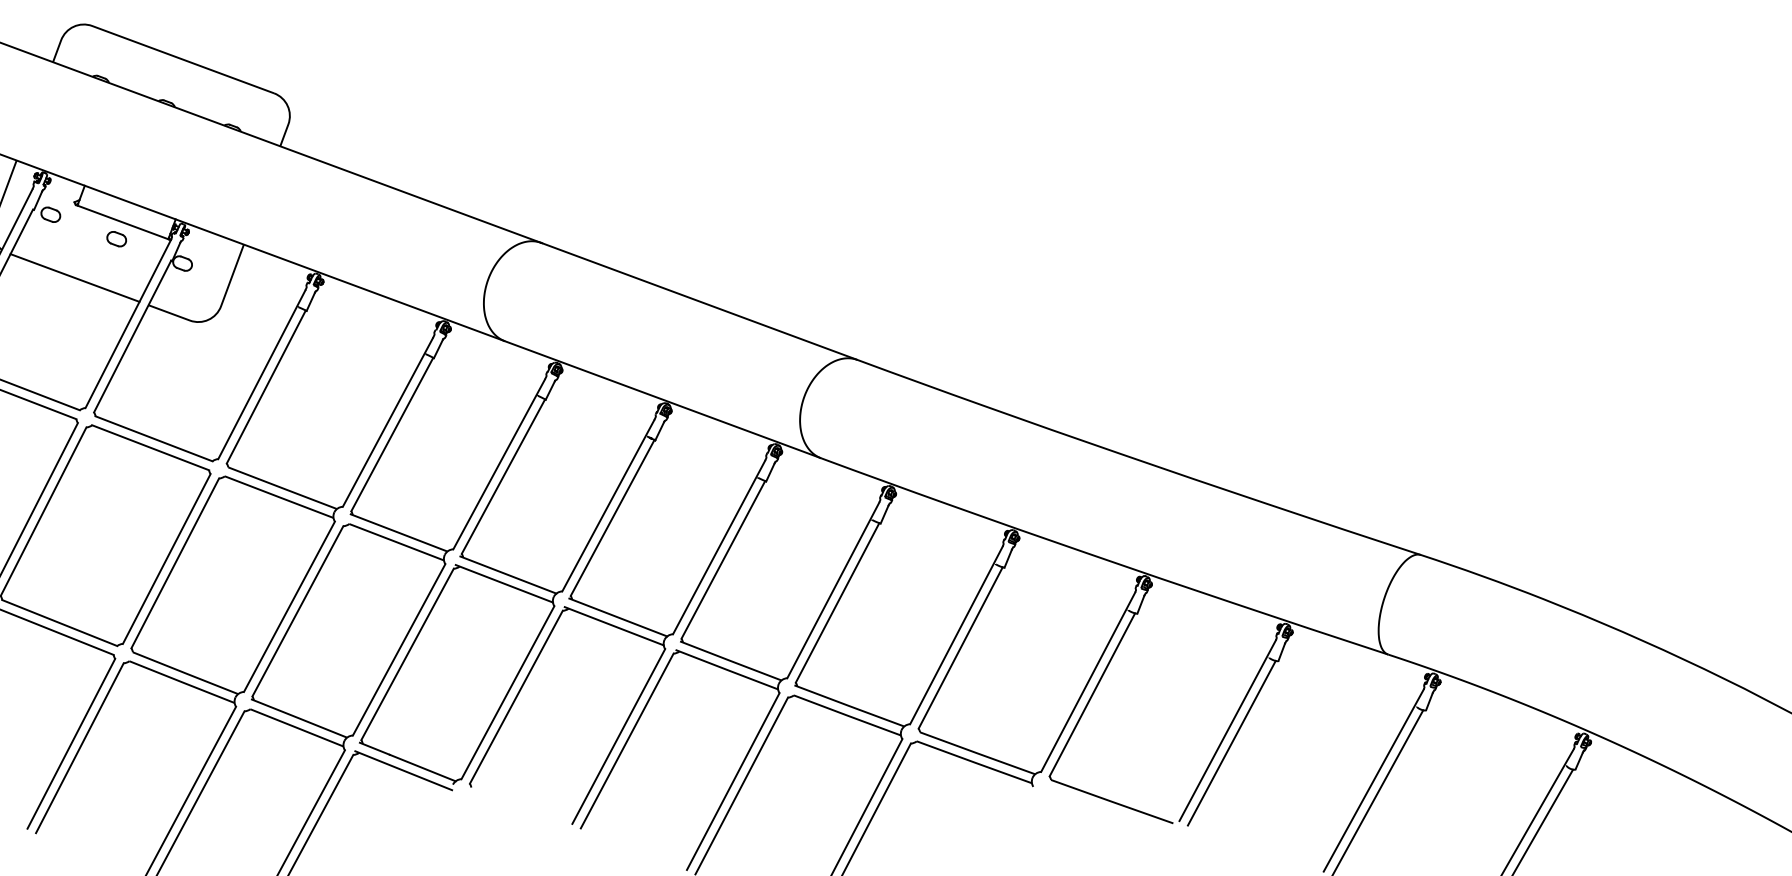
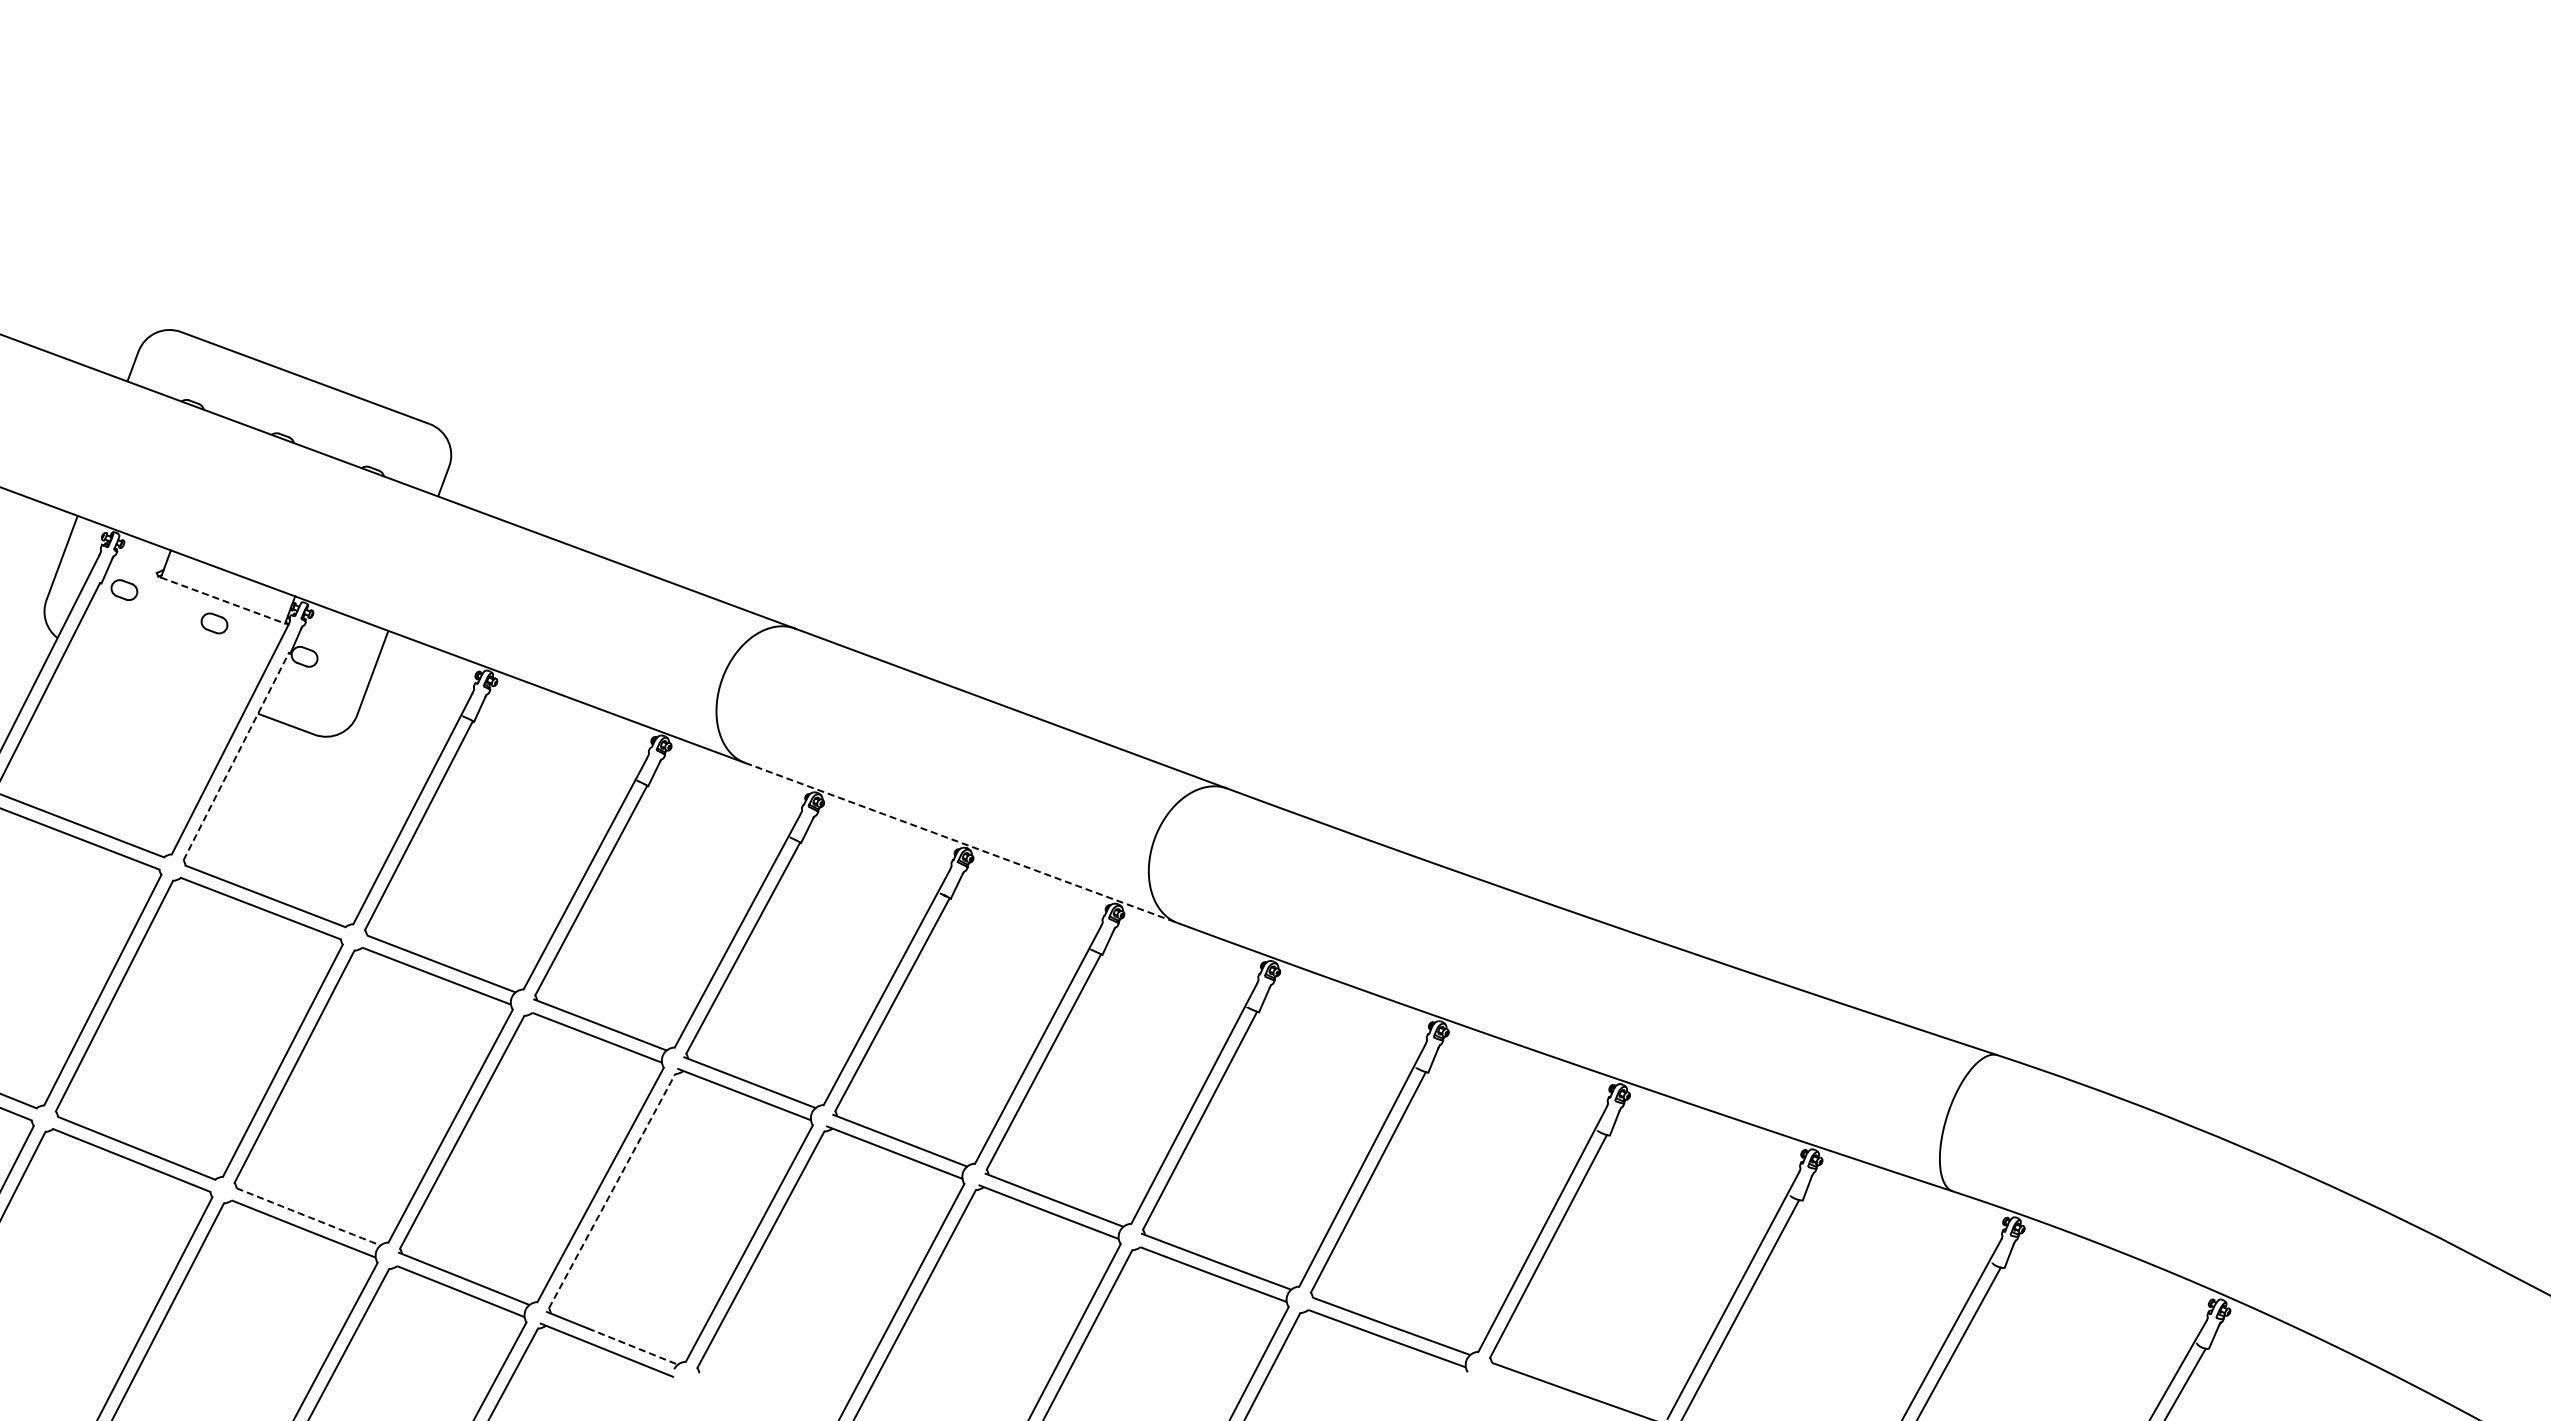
line: (123, 222) -> (223, 600), solid -> dashed
line: (75, 277) -> (157, 676), removed
line: (132, 336) -> (236, 756), solid -> dashed
line: (662, 399) -> (960, 842), solid -> dashed
line: (407, 653) -> (612, 1190), solid -> dashed
arc: (185, 672) -> (308, 1216), solid -> dashed
line: (422, 768) -> (632, 1346), solid -> dashed

